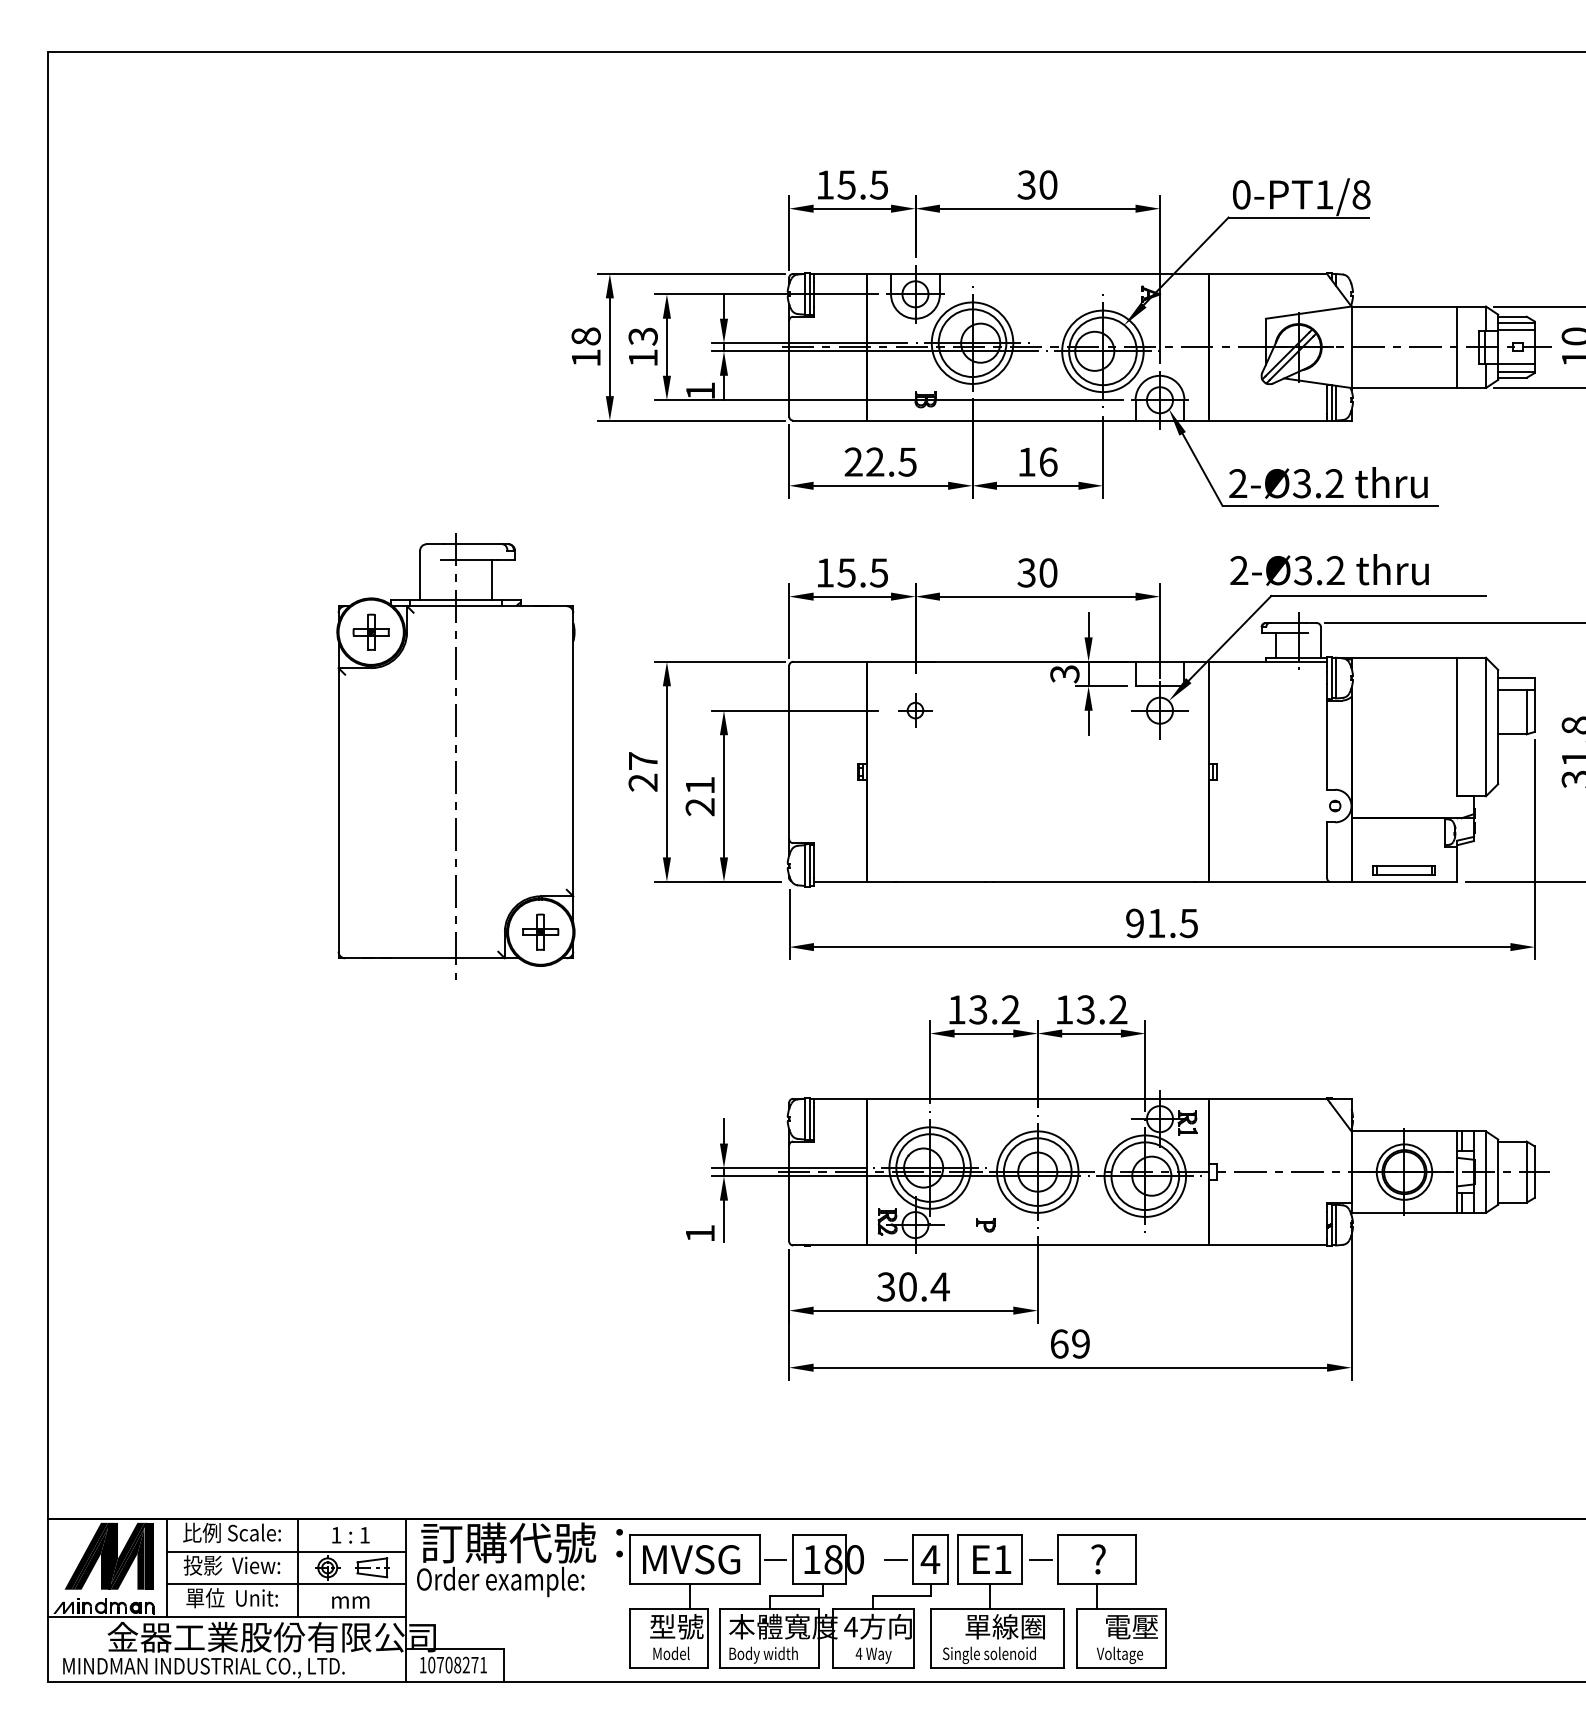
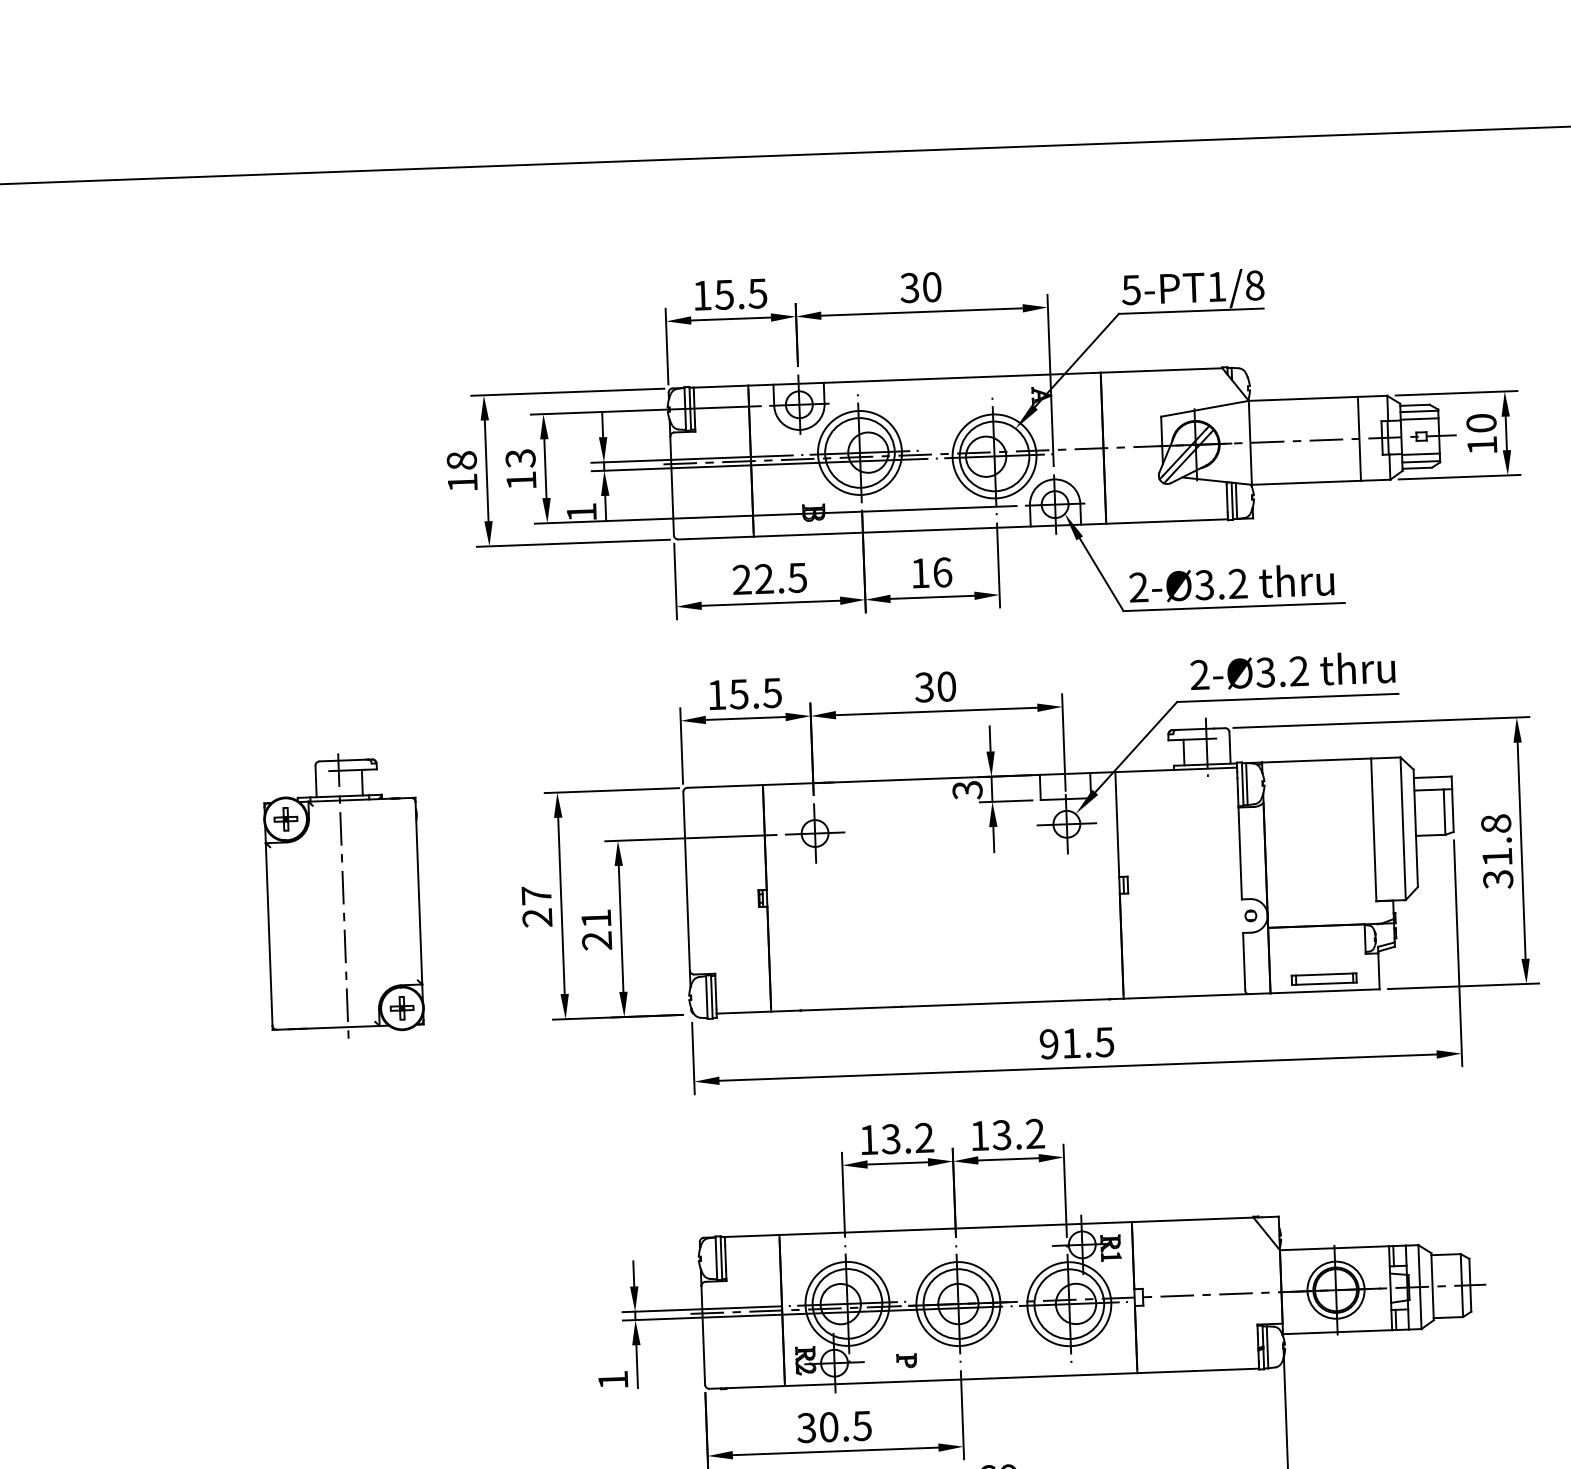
text: (1241, 194) -> (1131, 289), 0-PT1/8 -> 5-PT1/8
text: (1329, 569) -> (1292, 670), moved
part: (915, 710) -> (815, 833), size x1.67
part: (455, 754) -> (343, 896), size x0.62
text: (939, 1286) -> (861, 1425), 30.4 -> 30.5

